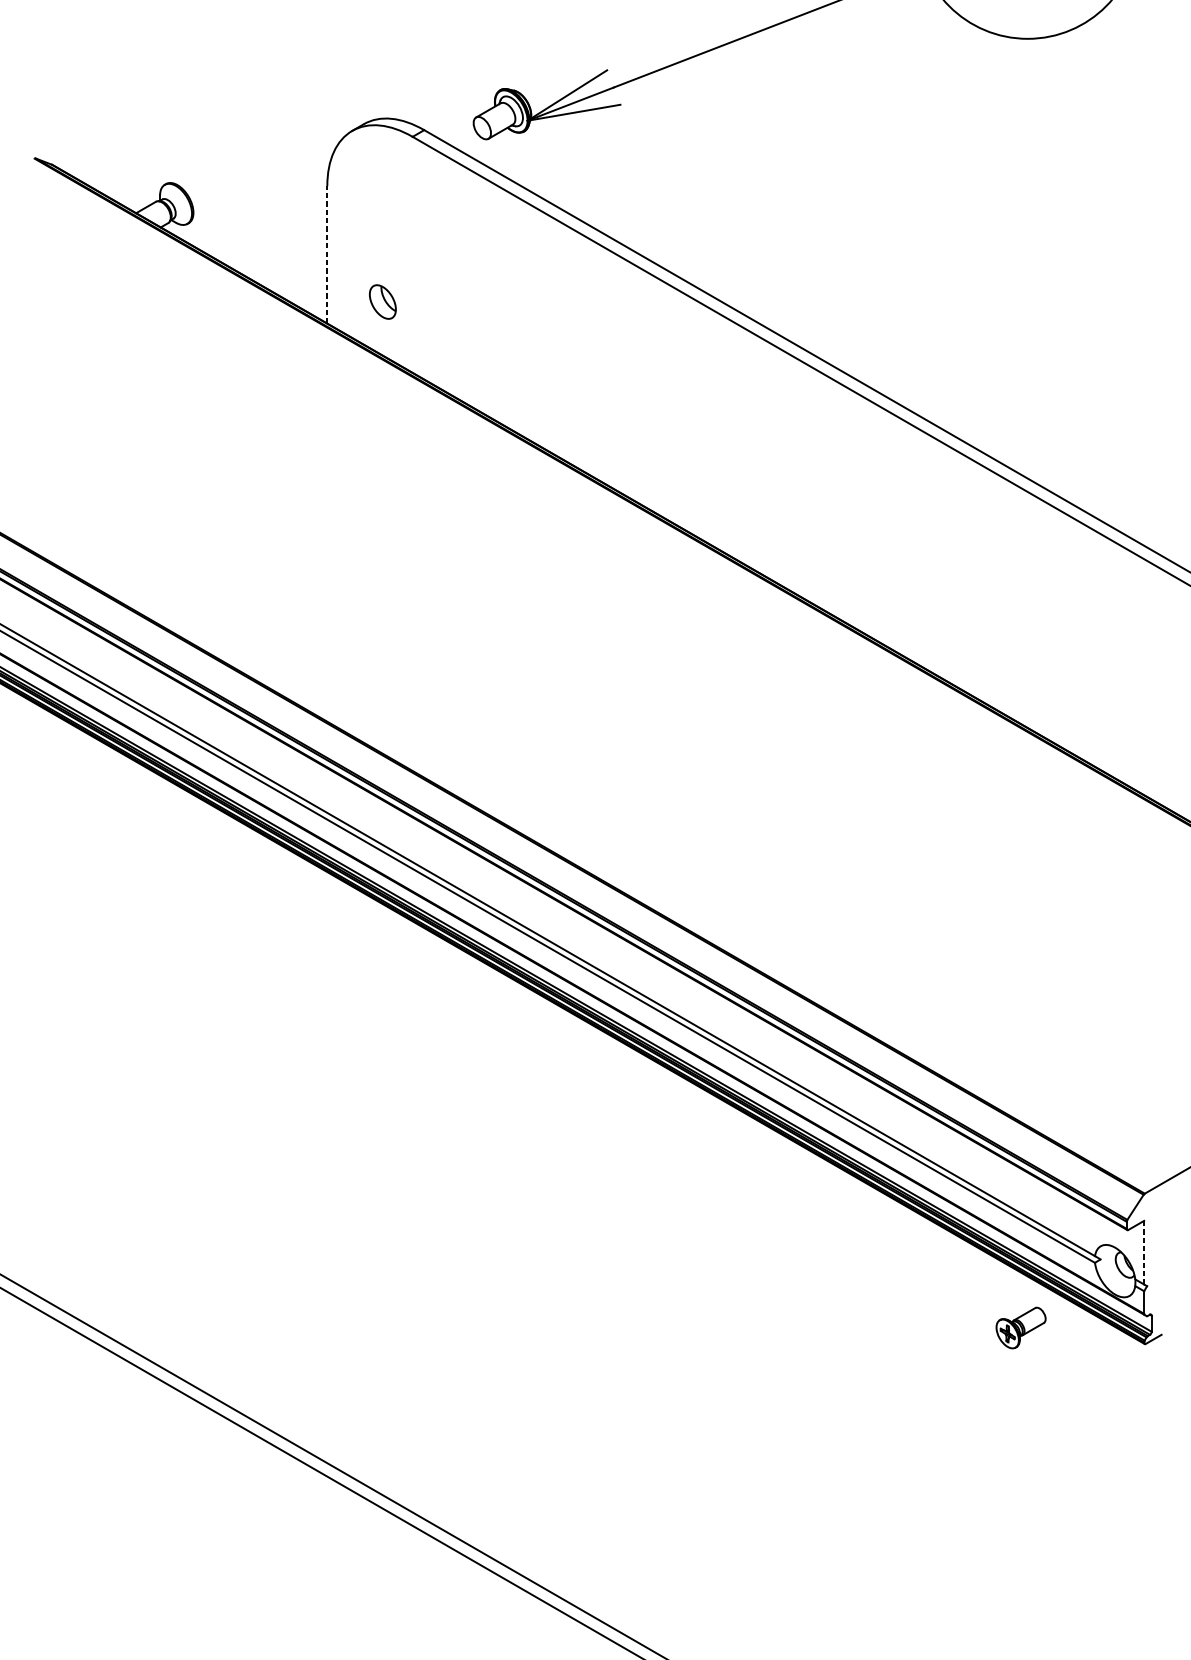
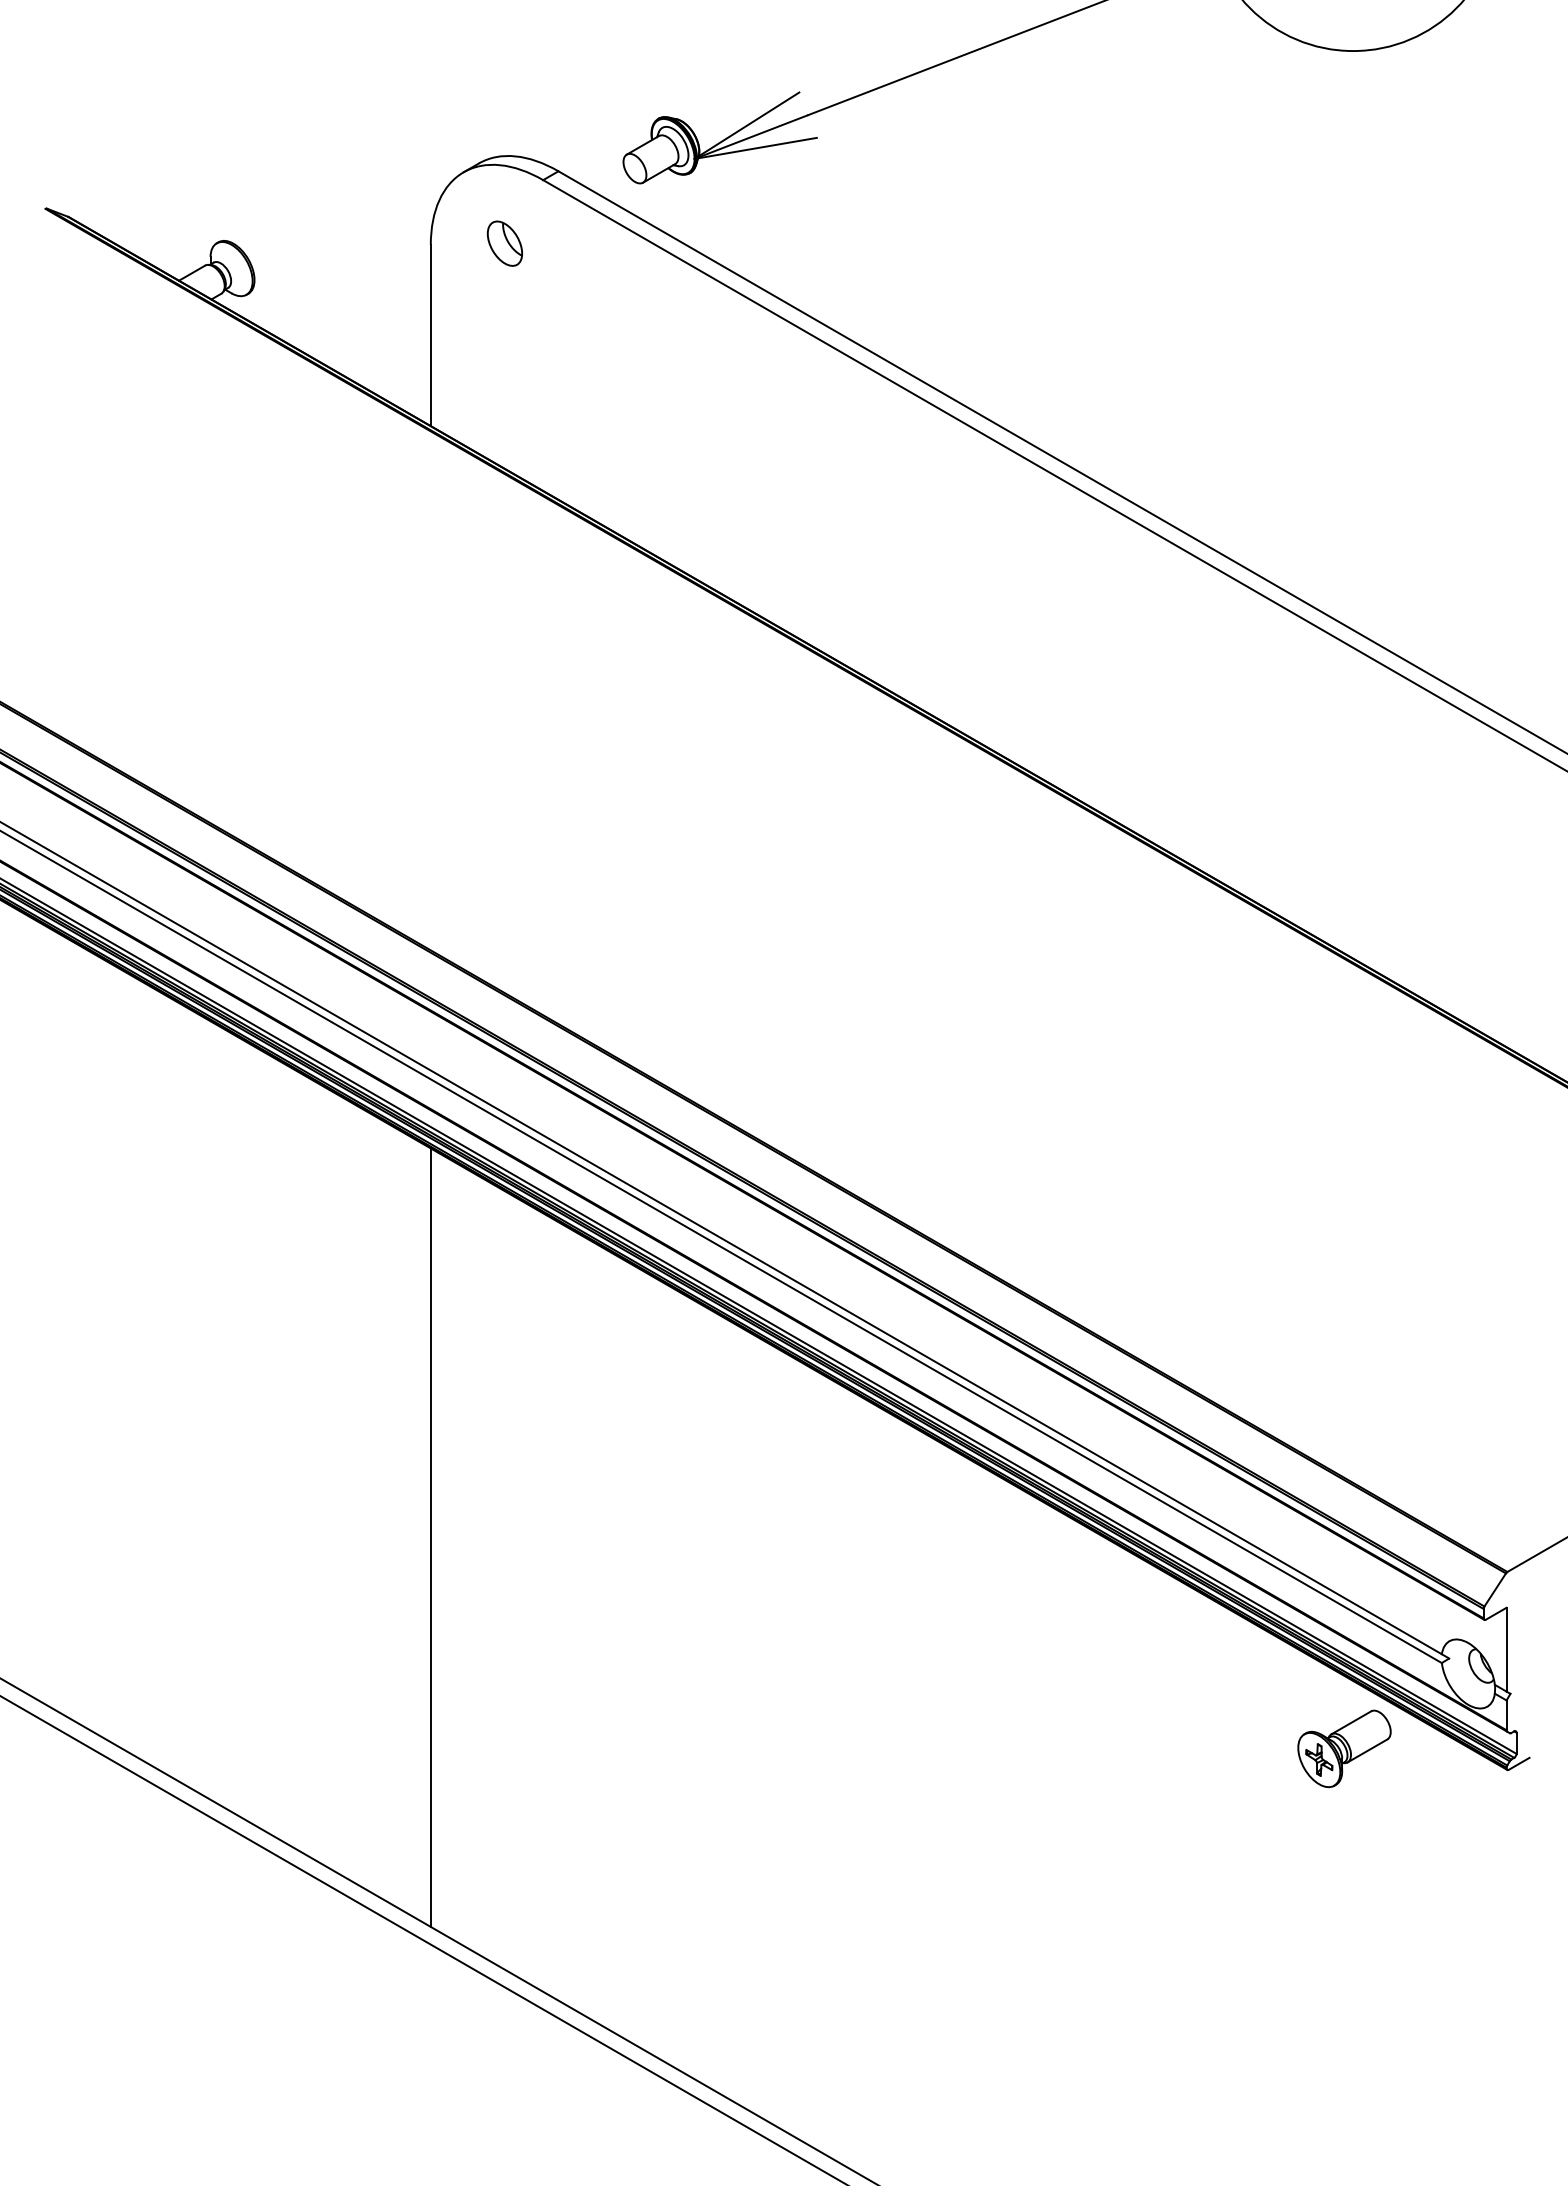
line: (327, 254) -> (430, 335), dashed -> solid
part: (382, 301) -> (504, 243), moved
line: (327, 1167) -> (430, 1537), added
line: (1144, 1252) -> (1506, 1649), dashed -> solid
part: (1021, 1327) -> (1344, 1748), size x1.43

